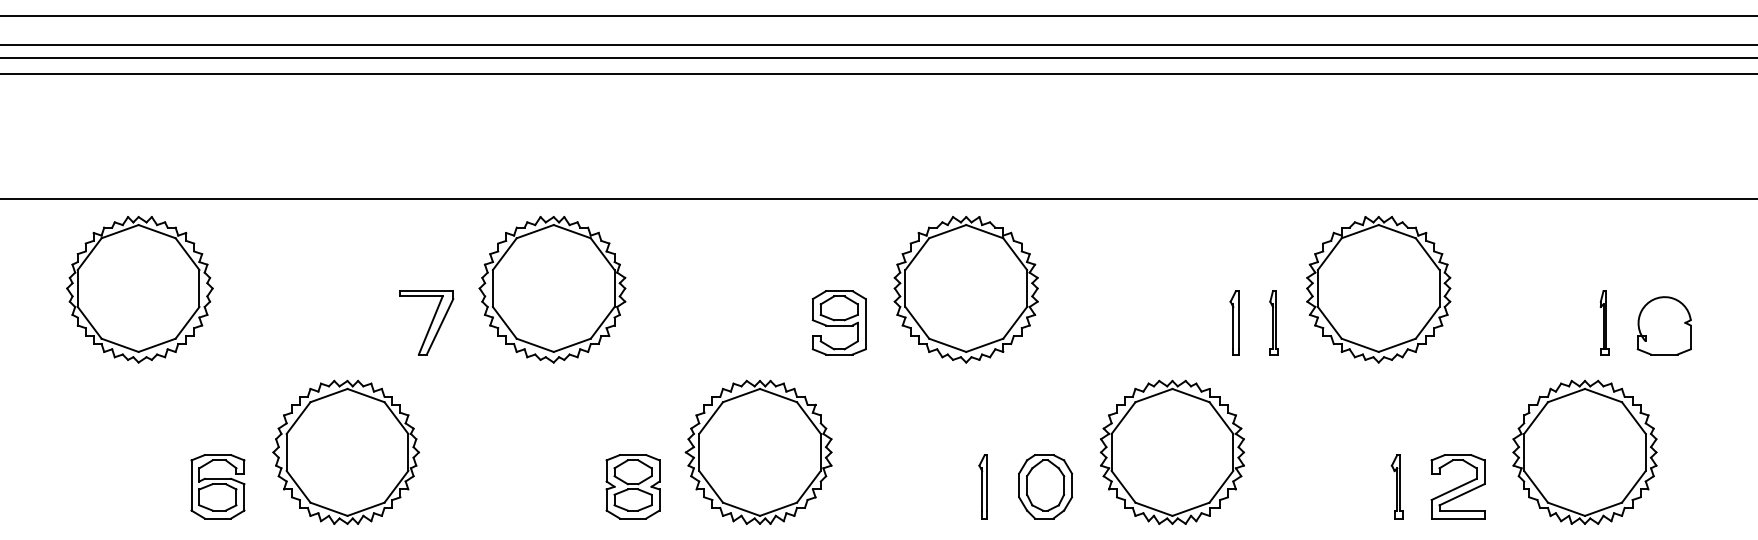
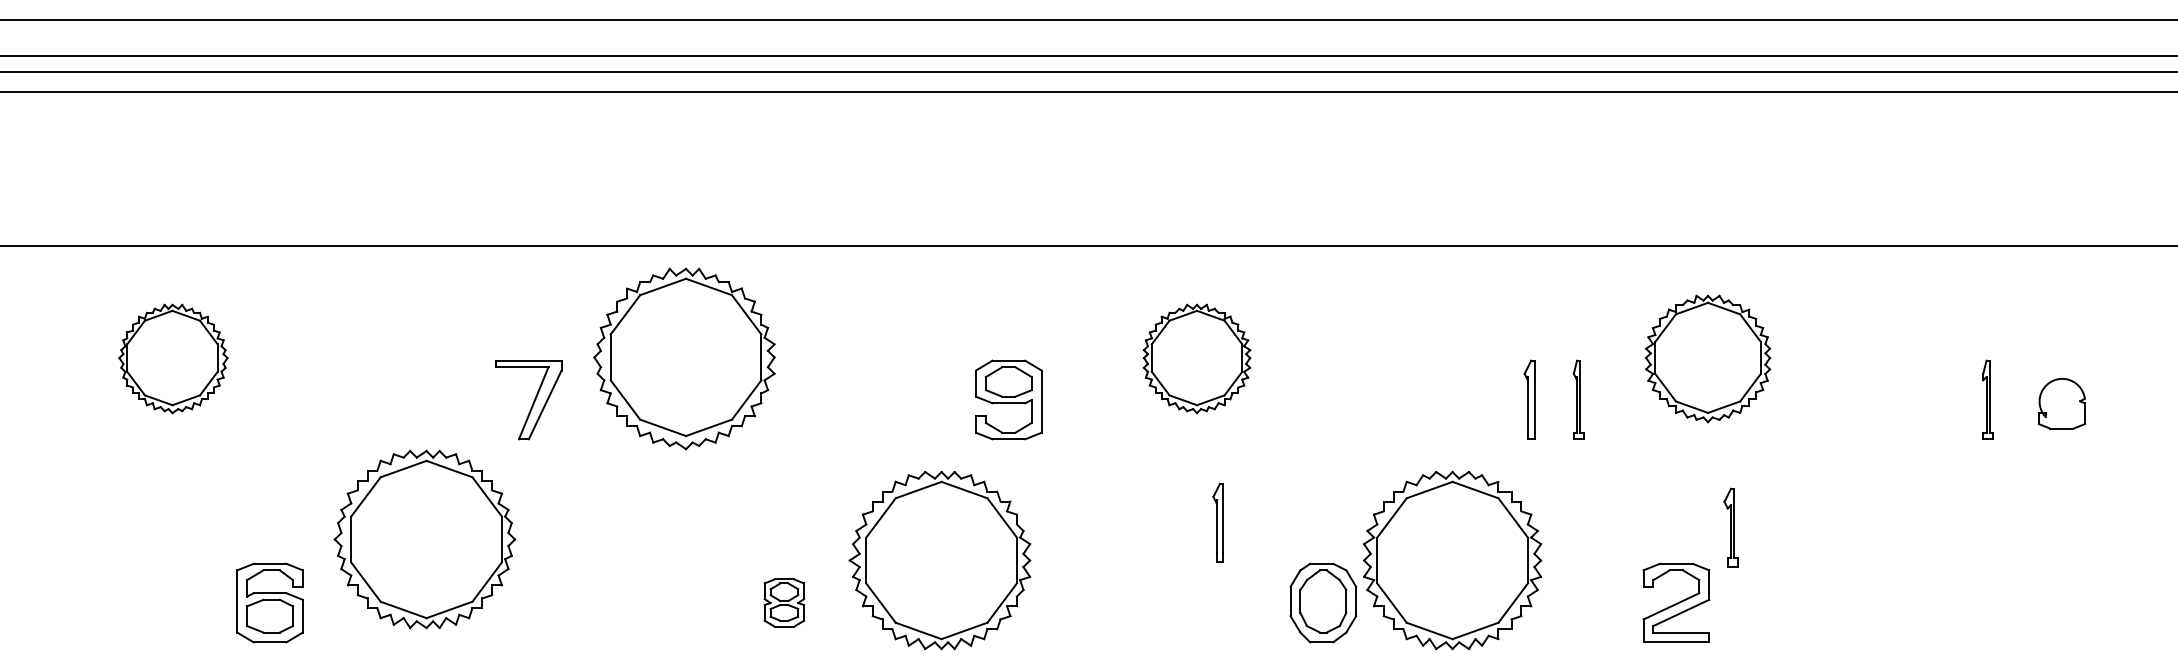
part: (140, 289) -> (173, 358), size x0.6
part: (965, 289) -> (1196, 358), size x0.6
part: (1378, 289) -> (1707, 358), size x0.7
part: (839, 322) -> (1008, 399), moved
part: (1664, 325) -> (2061, 403), size x0.7
part: (345, 452) -> (424, 539), moved
part: (1584, 452) -> (1963, 560), removed
part: (633, 486) -> (784, 602), size x0.6
part: (982, 486) -> (1217, 522), moved
part: (1045, 486) -> (1323, 602), moved
part: (1396, 486) -> (1730, 527), moved
part: (1458, 486) -> (1676, 602), moved

